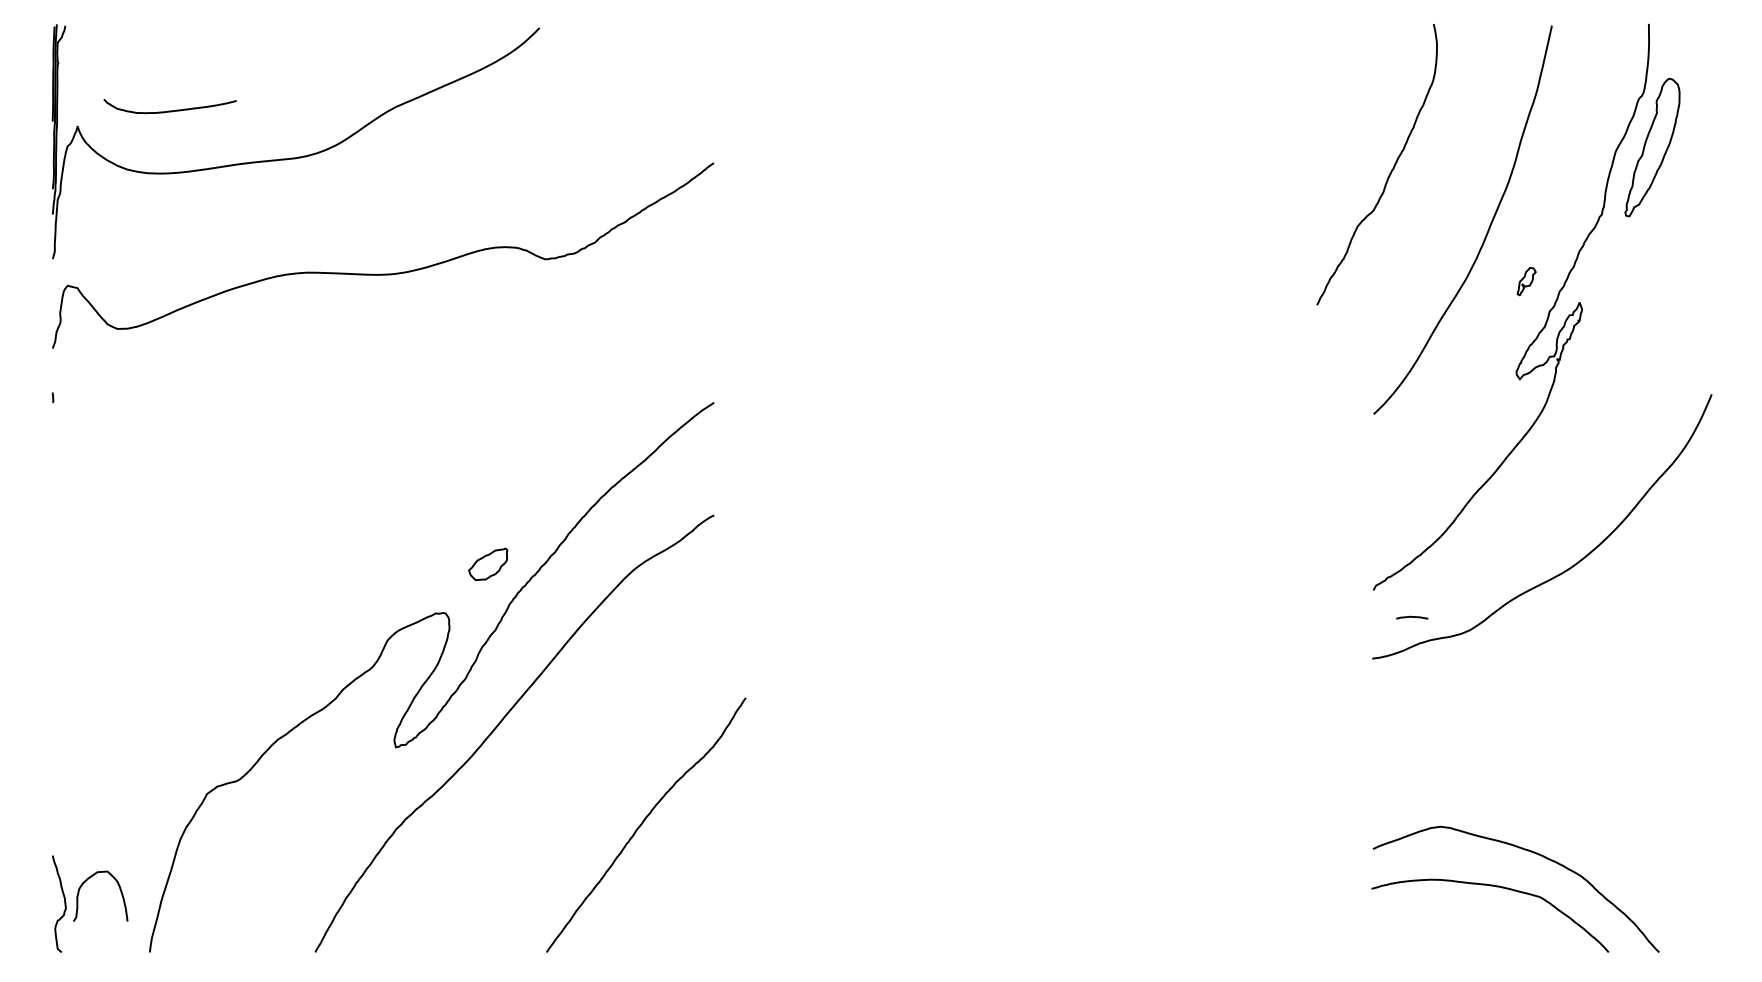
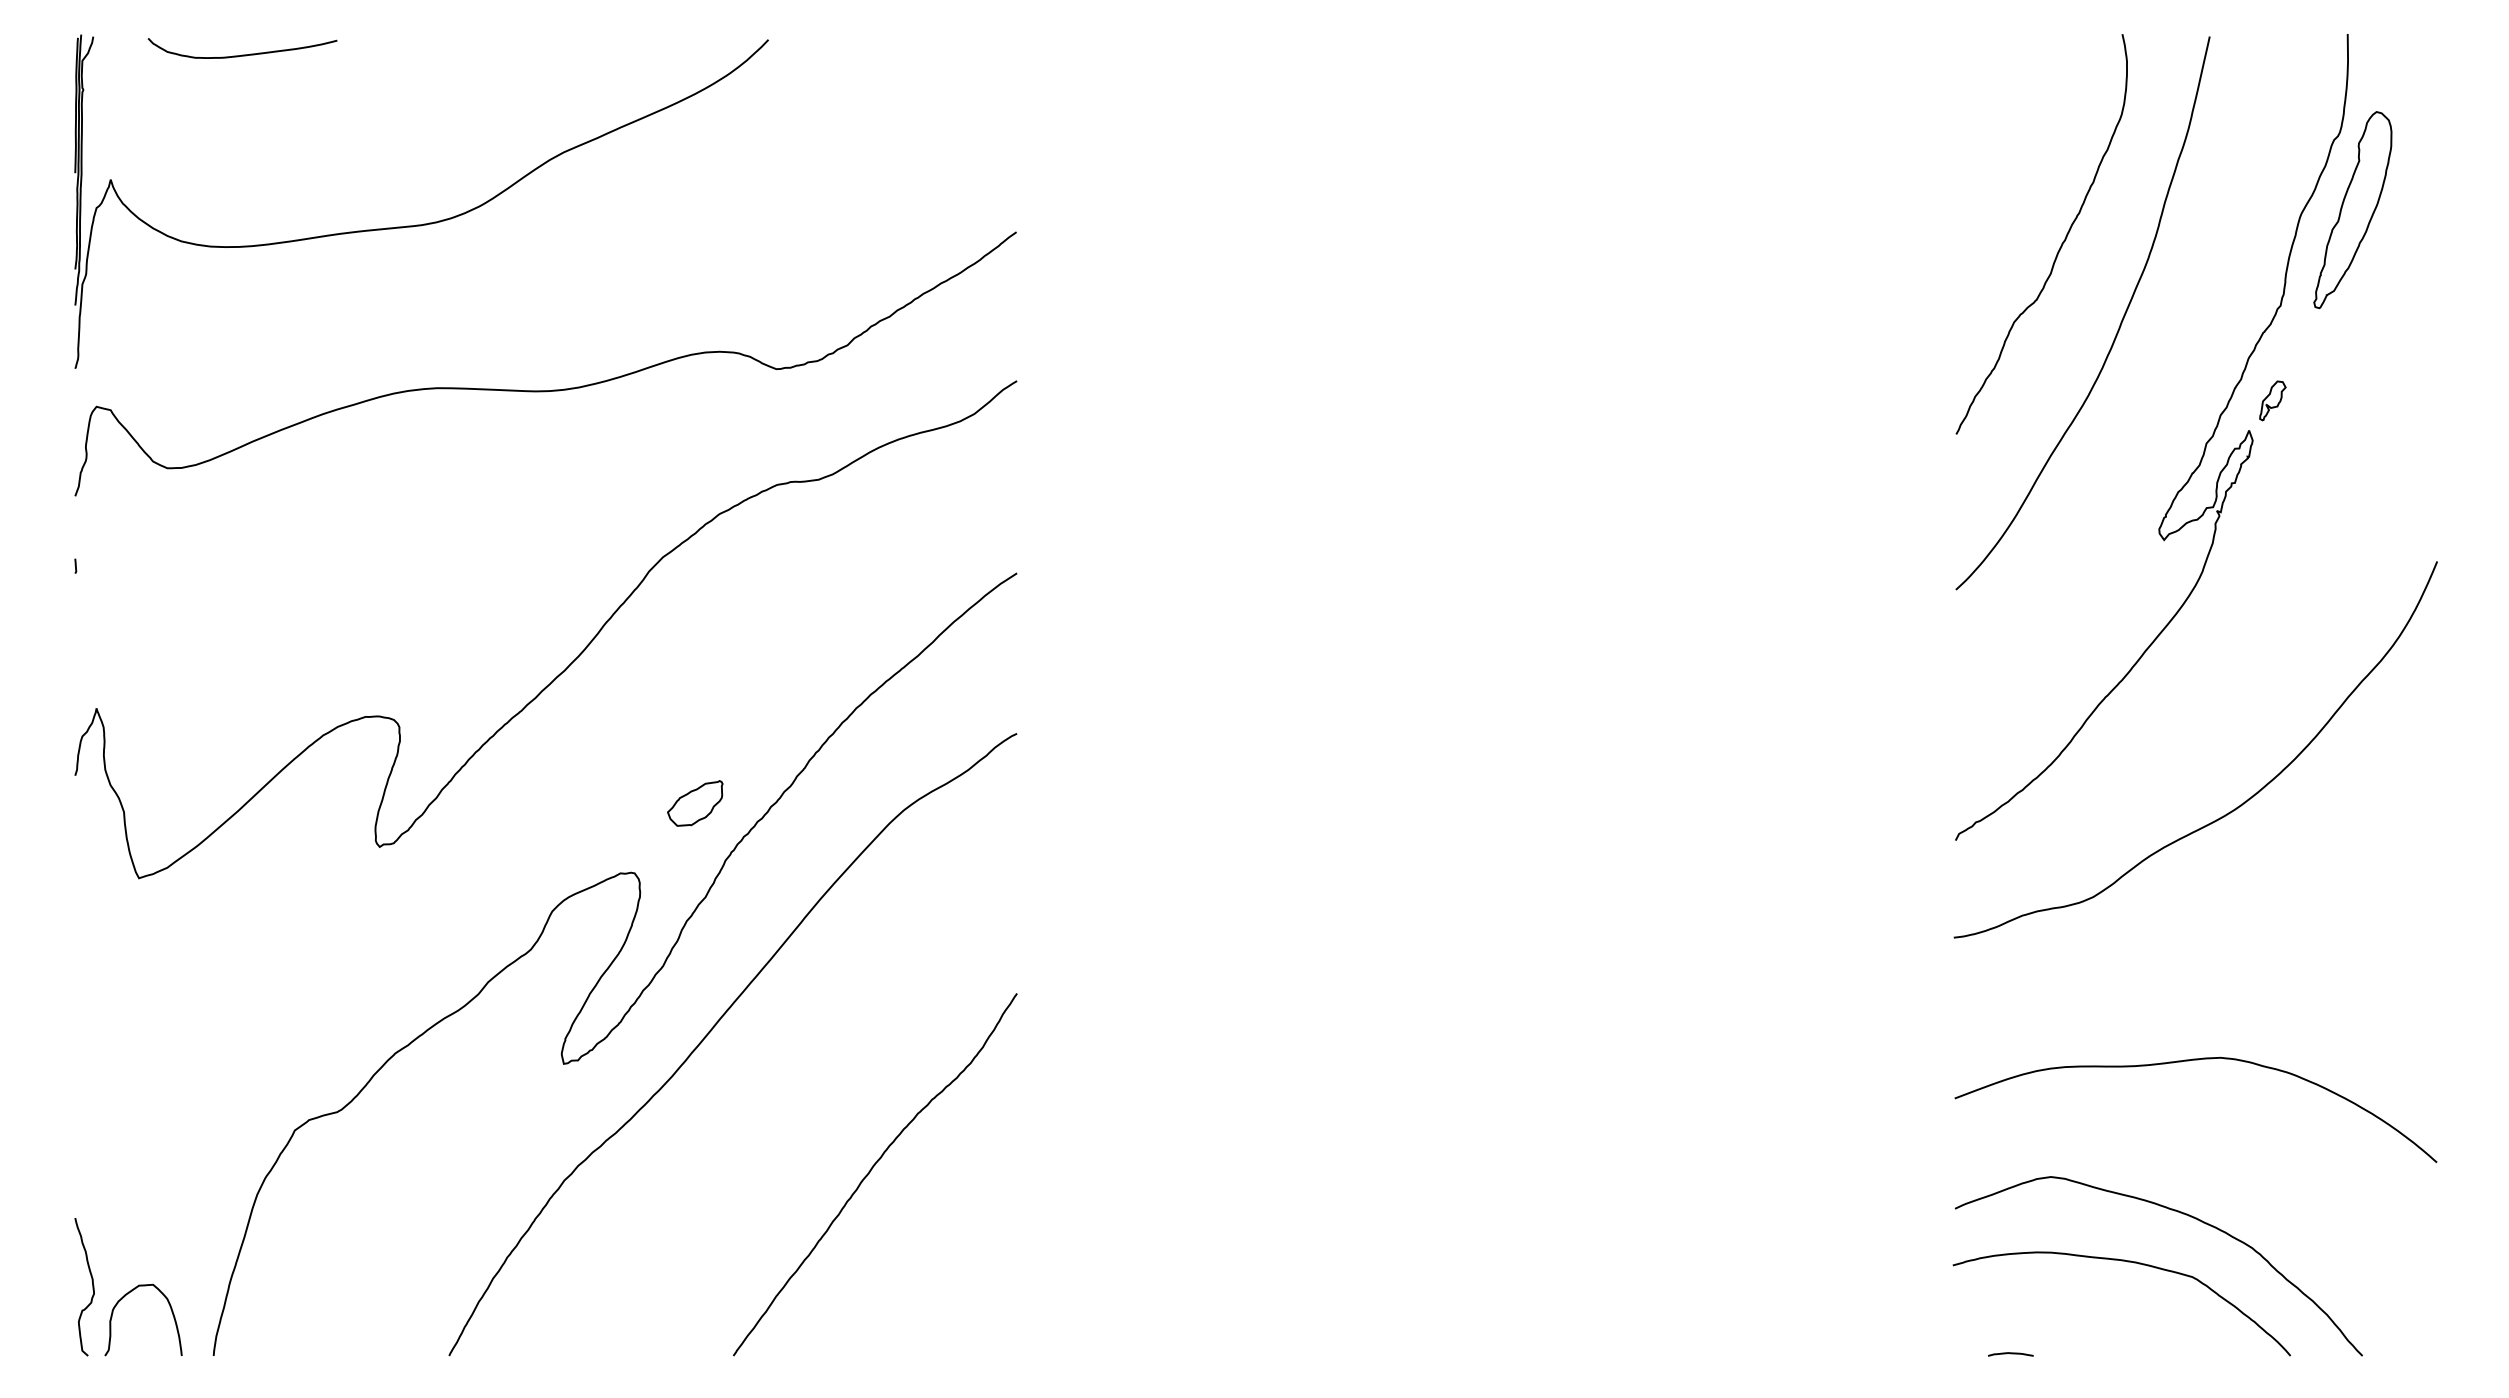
curve: (170, 110) -> (242, 54), moved
curve: (1390, 171) -> (2061, 243), moved
part: (1526, 281) -> (2272, 400), moved
curve: (406, 459) -> (579, 653), added
curve: (1412, 617) -> (2010, 1354), moved
curve: (1537, 745) -> (2189, 1061), added
curve: (642, 823) -> (870, 1172), moved
curve: (120, 891) -> (171, 1312), moved

